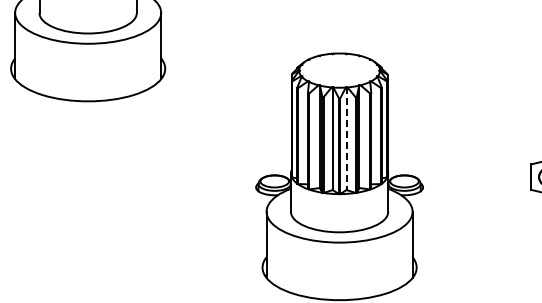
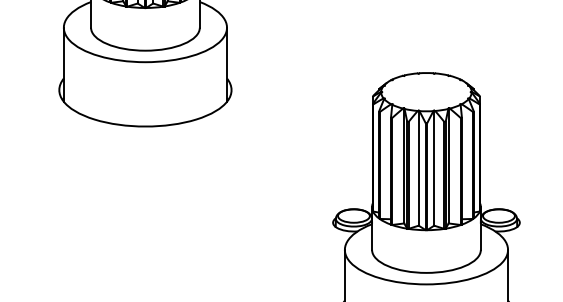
line: (346, 139) -> (434, 169), dashed -> solid

